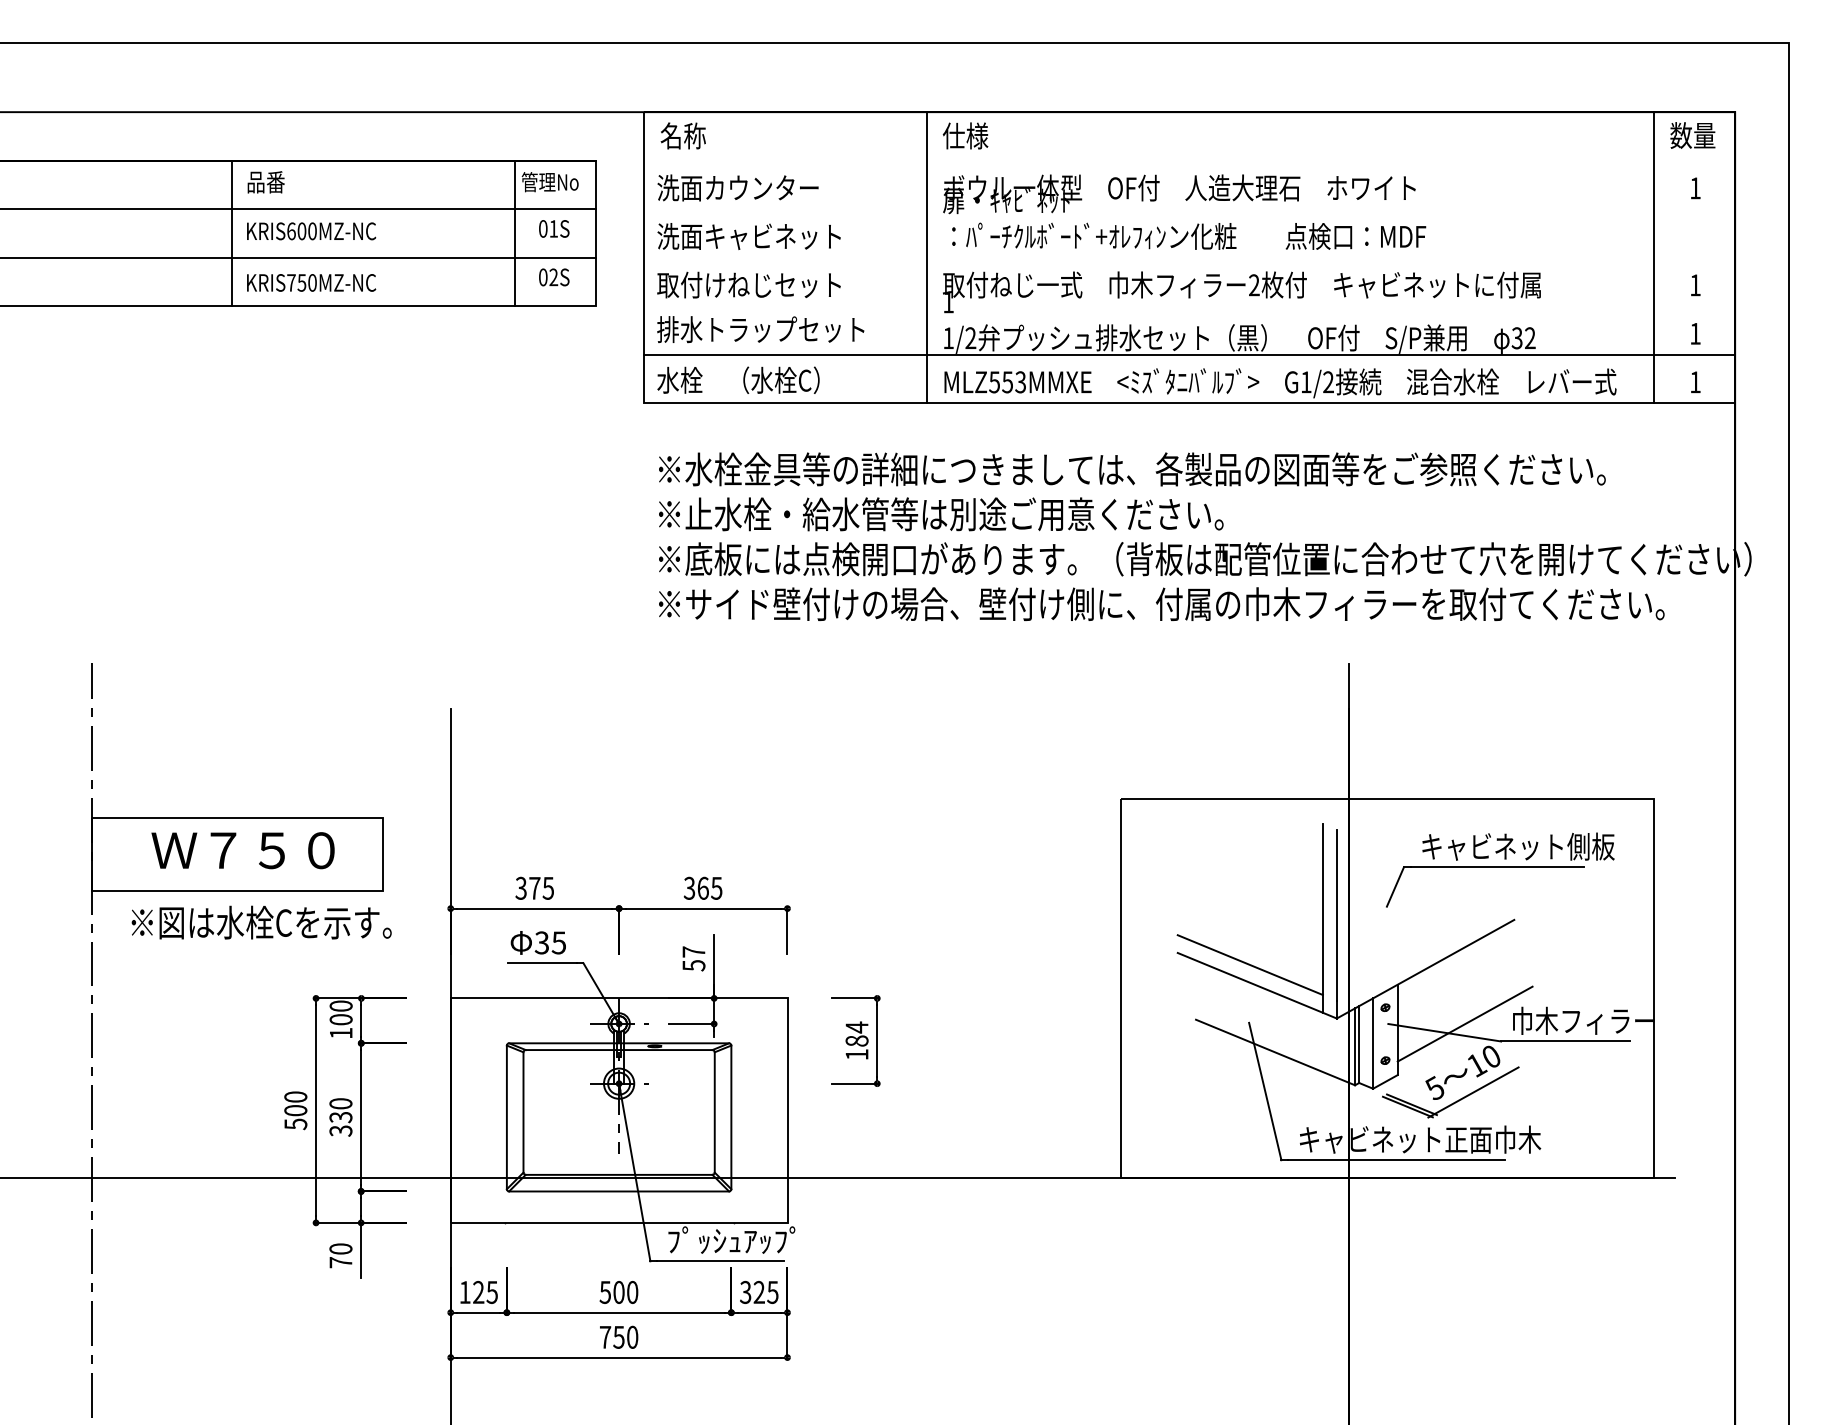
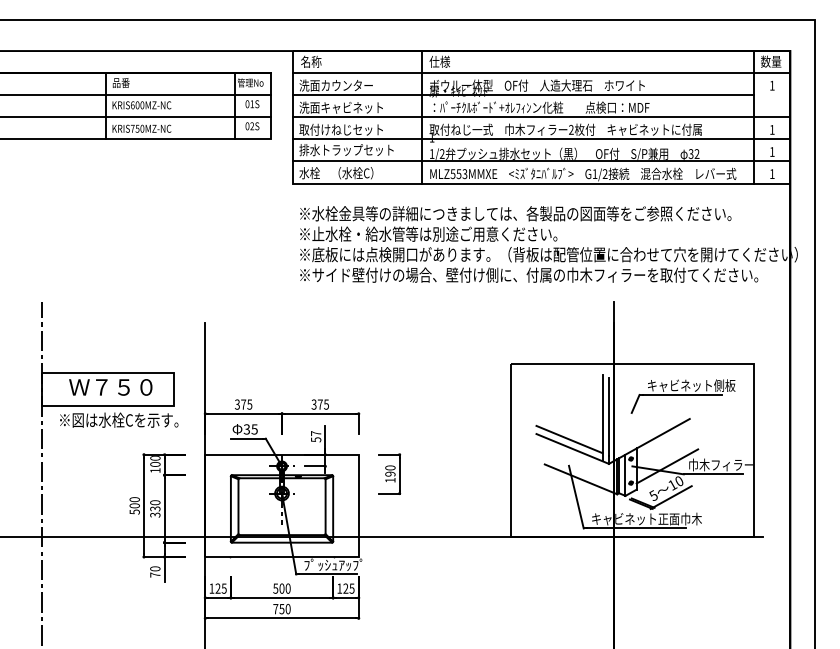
line: (1188, 161) -> (541, 73), added
line: (1149, 209) -> (523, 95), added
line: (1188, 258) -> (541, 117), added
line: (1188, 306) -> (541, 139), added
text: (703, 888) -> (320, 404), 365 -> 375
text: (857, 1033) -> (390, 470), 184 -> 190
text: (745, 1292) -> (339, 588), 325 -> 125

